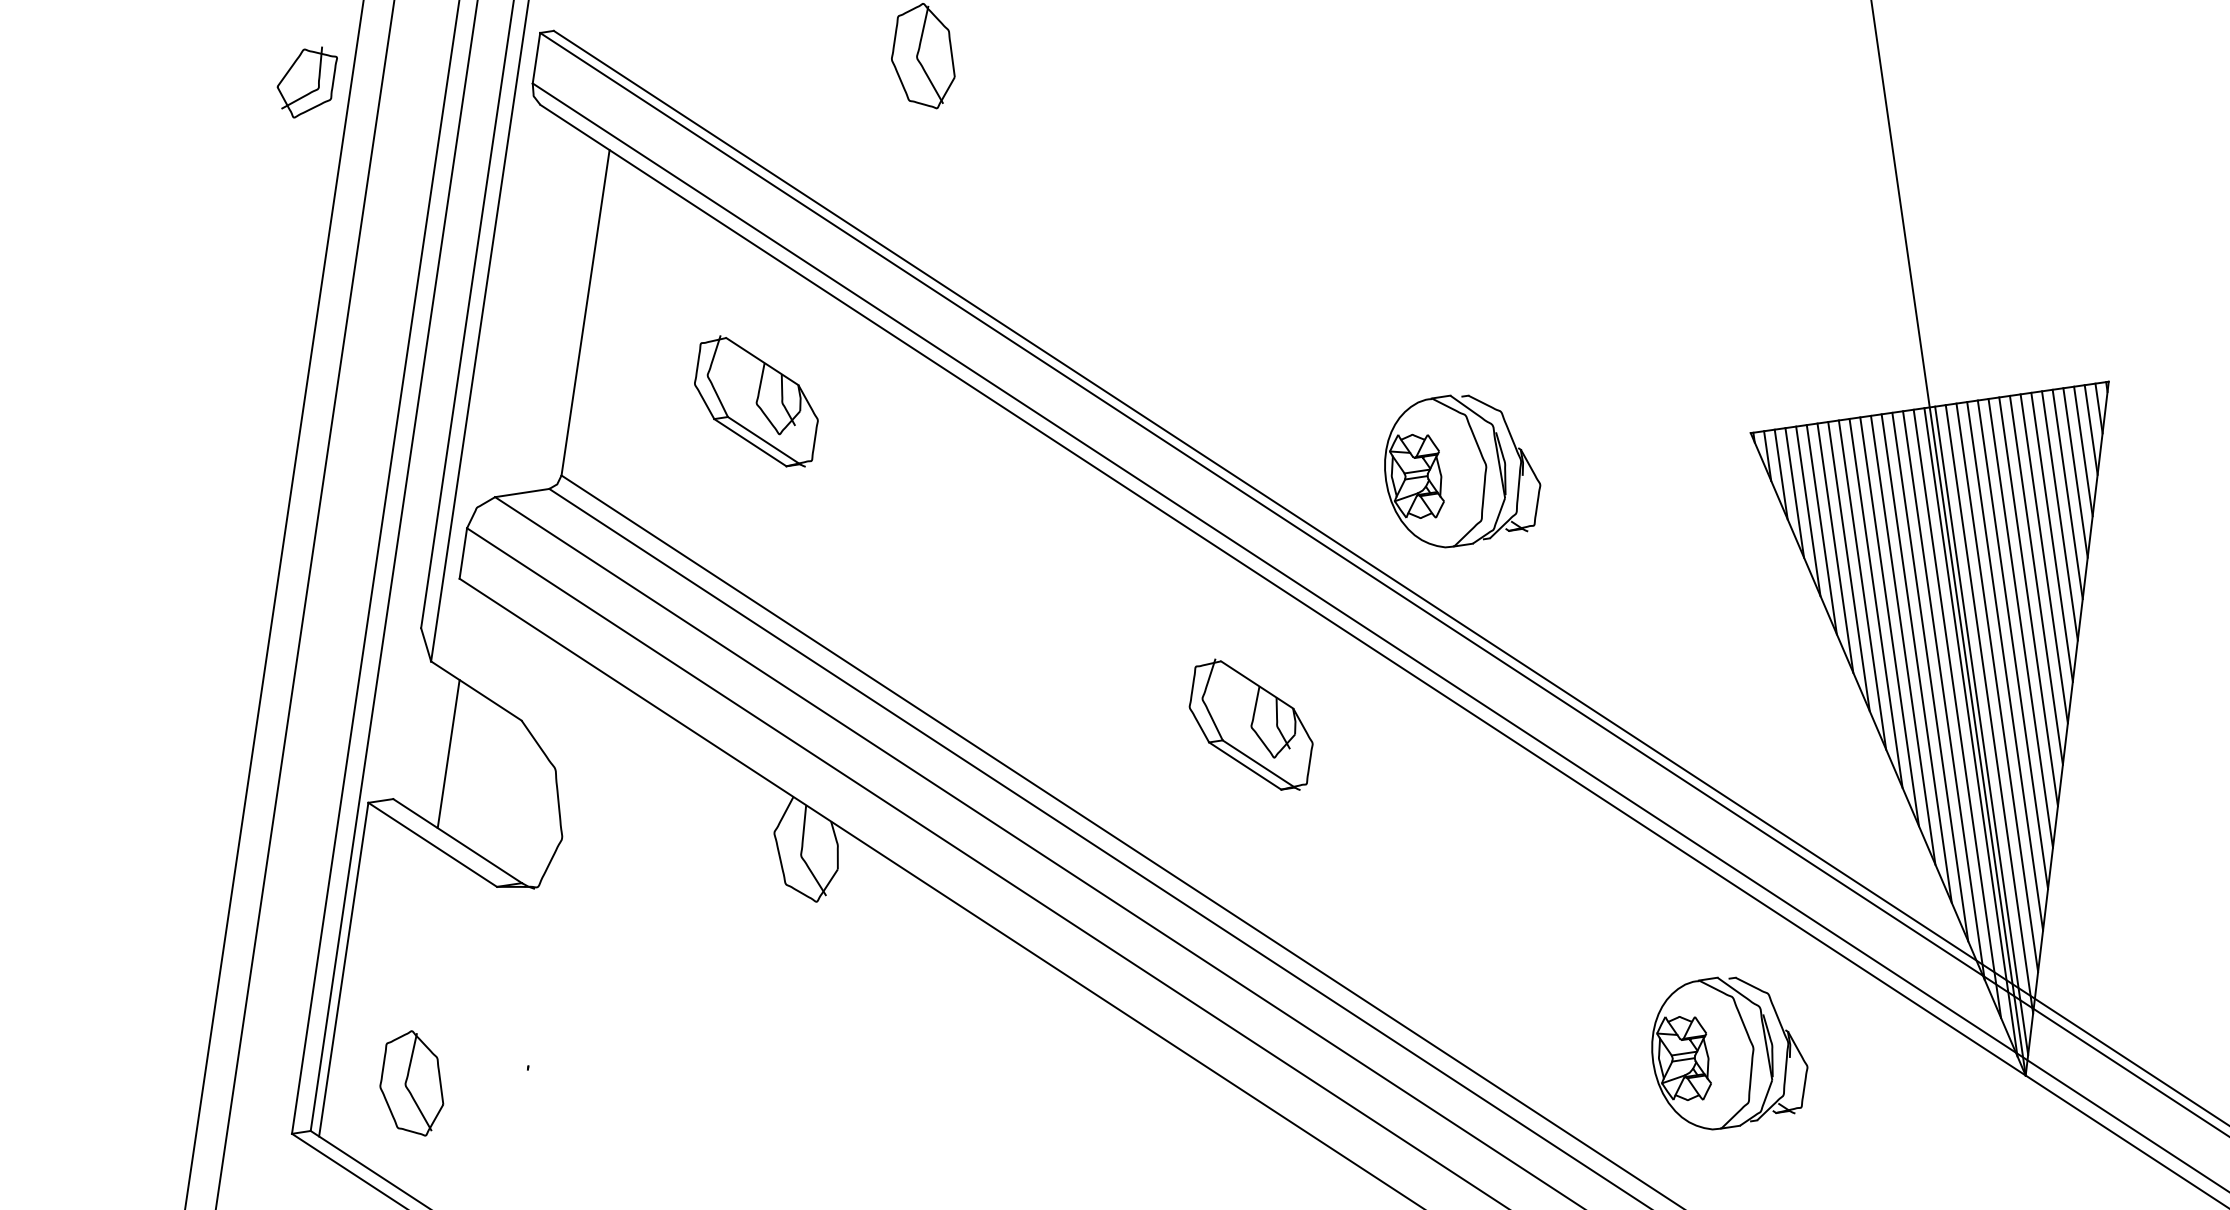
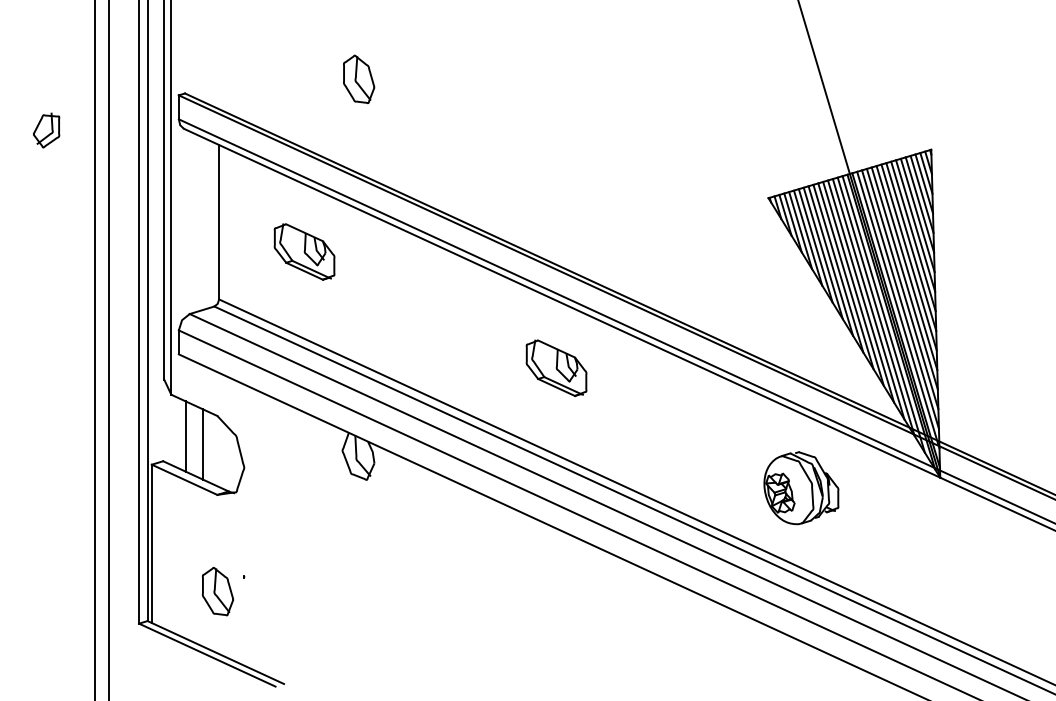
part: (305, 82) -> (46, 130), moved
part: (1462, 473) -> (637, 236), removed
line: (481, 775) -> (202, 444), added
part: (412, 1082) -> (217, 591), moved

